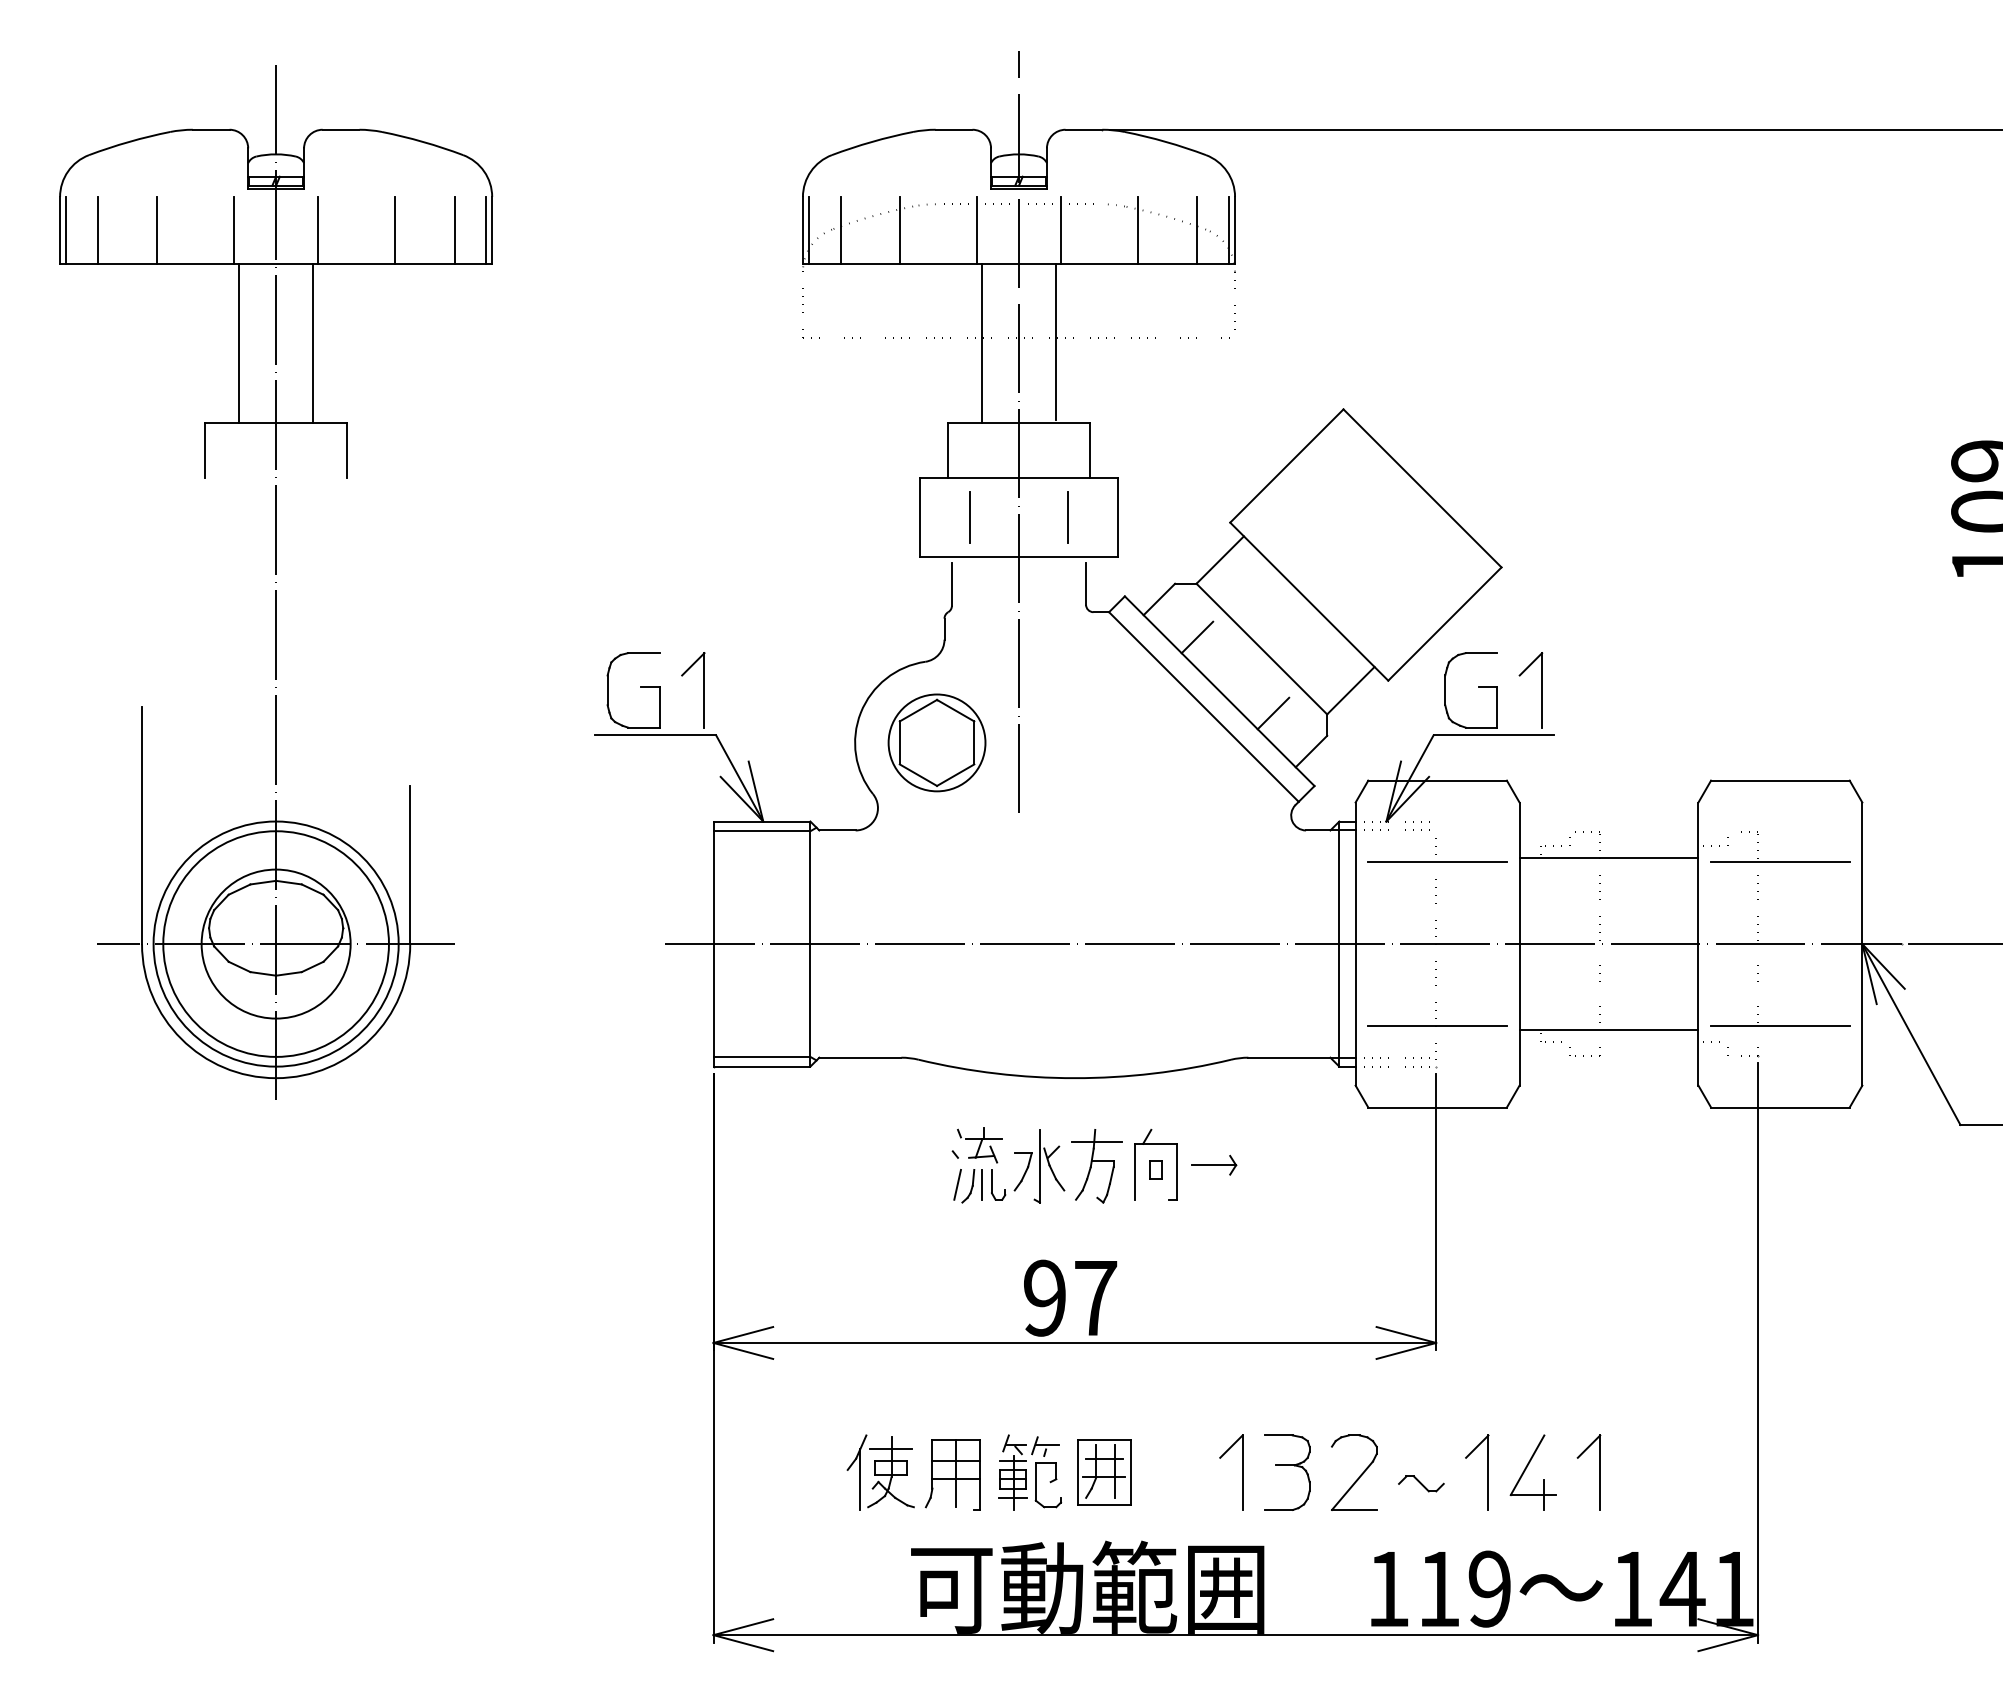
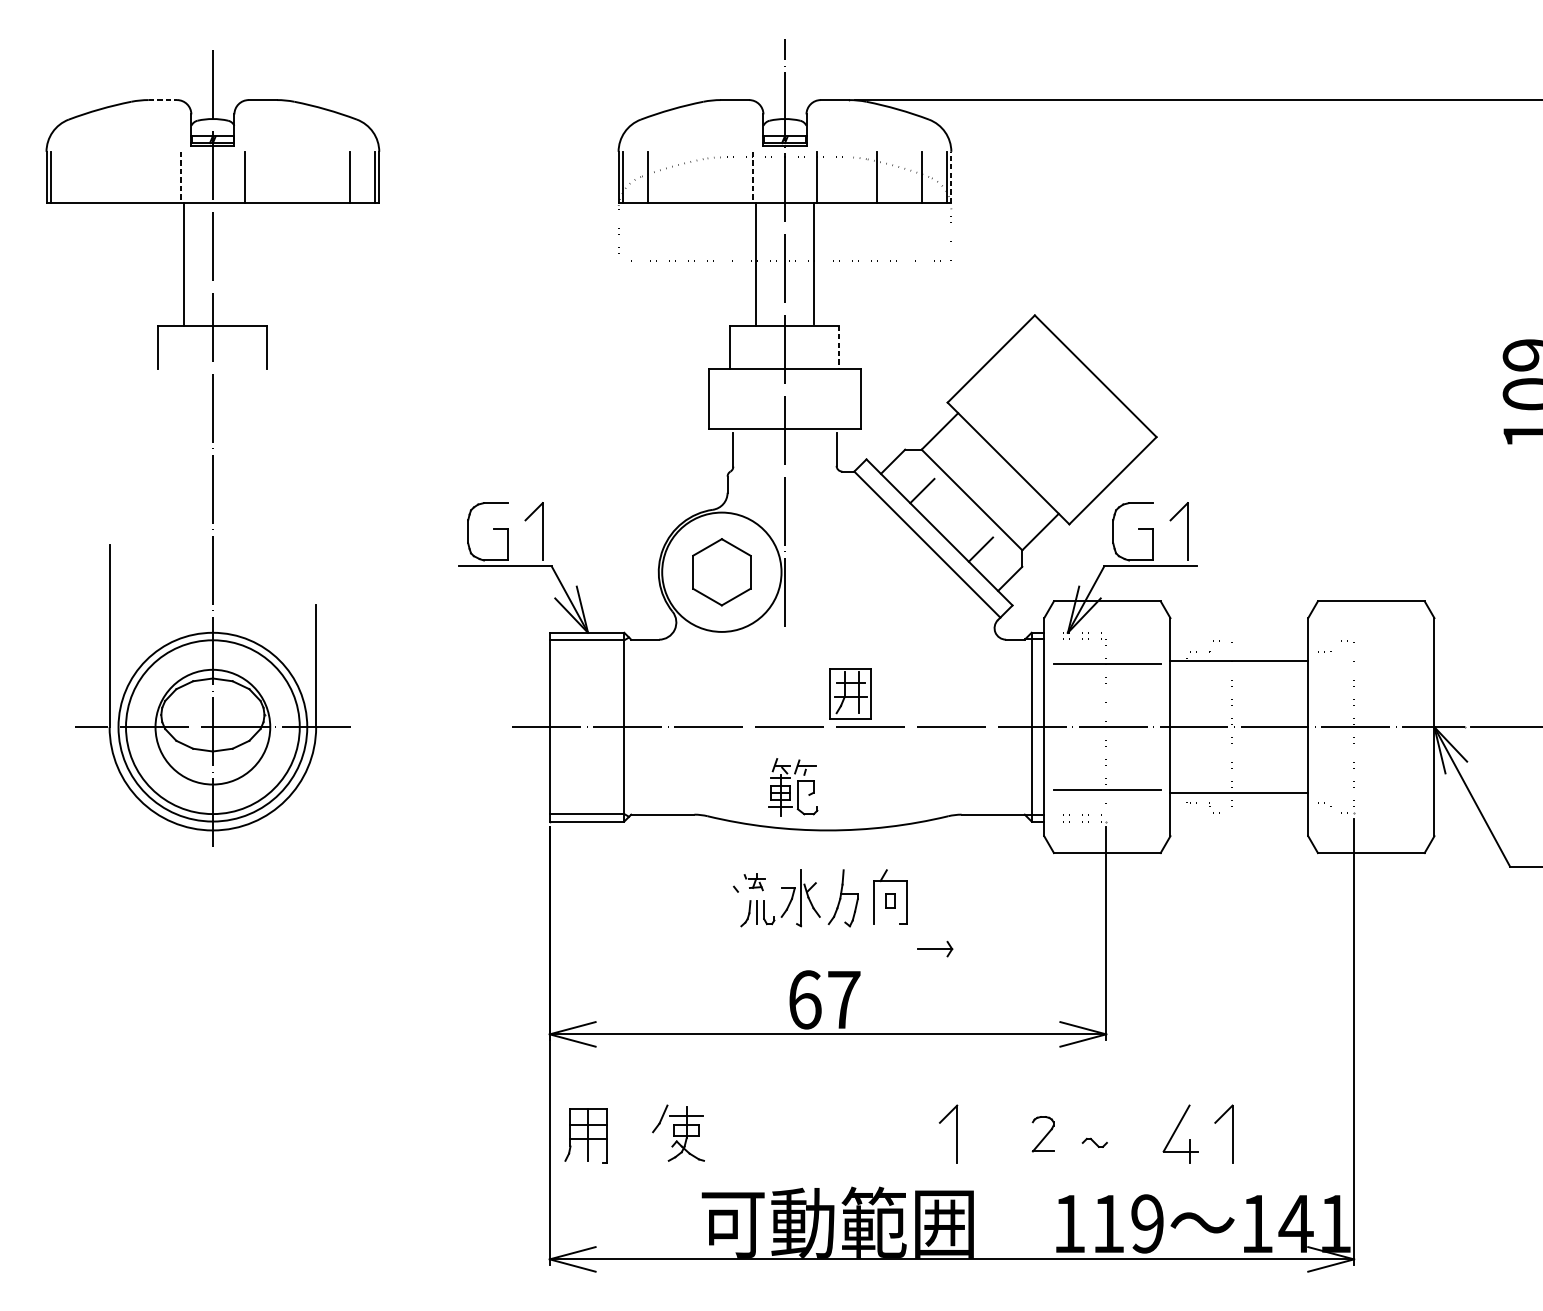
line: (211, 129) -> (163, 99), solid -> dashed
line: (97, 229) -> (75, 176), removed
line: (157, 229) -> (121, 176), removed
line: (395, 229) -> (304, 176), removed
line: (900, 229) -> (693, 176), removed
line: (1235, 229) -> (951, 176), solid -> dashed
line: (234, 230) -> (180, 177), solid -> dashed
line: (976, 230) -> (752, 177), solid -> dashed
line: (313, 342) -> (241, 263), removed
line: (1089, 450) -> (839, 347), solid -> dashed
line: (969, 517) -> (746, 398), removed
line: (1068, 517) -> (823, 398), removed
circle: (936, 742) -> (721, 571), size x1.6
line: (1780, 862) -> (1371, 664), removed
line: (1780, 1025) -> (1371, 789), removed
line: (1096, 1142) -> (844, 879), removed
part: (979, 1145) -> (754, 882), size x0.6
part: (1214, 1164) -> (935, 948), moved
line: (957, 1184) -> (737, 912), removed
text: (1045, 1297) -> (805, 999), 97 -> 67
part: (1287, 1465) -> (991, 1128), removed
part: (1030, 1472) -> (793, 787), moved
part: (1104, 1472) -> (850, 693), moved
part: (1354, 1472) -> (1043, 1134), size x0.6
part: (1487, 1472) -> (1145, 1134), removed
part: (952, 1474) -> (585, 1135), moved
line: (859, 1479) -> (662, 1139), removed
part: (1421, 1483) -> (1094, 1142), size x0.7

